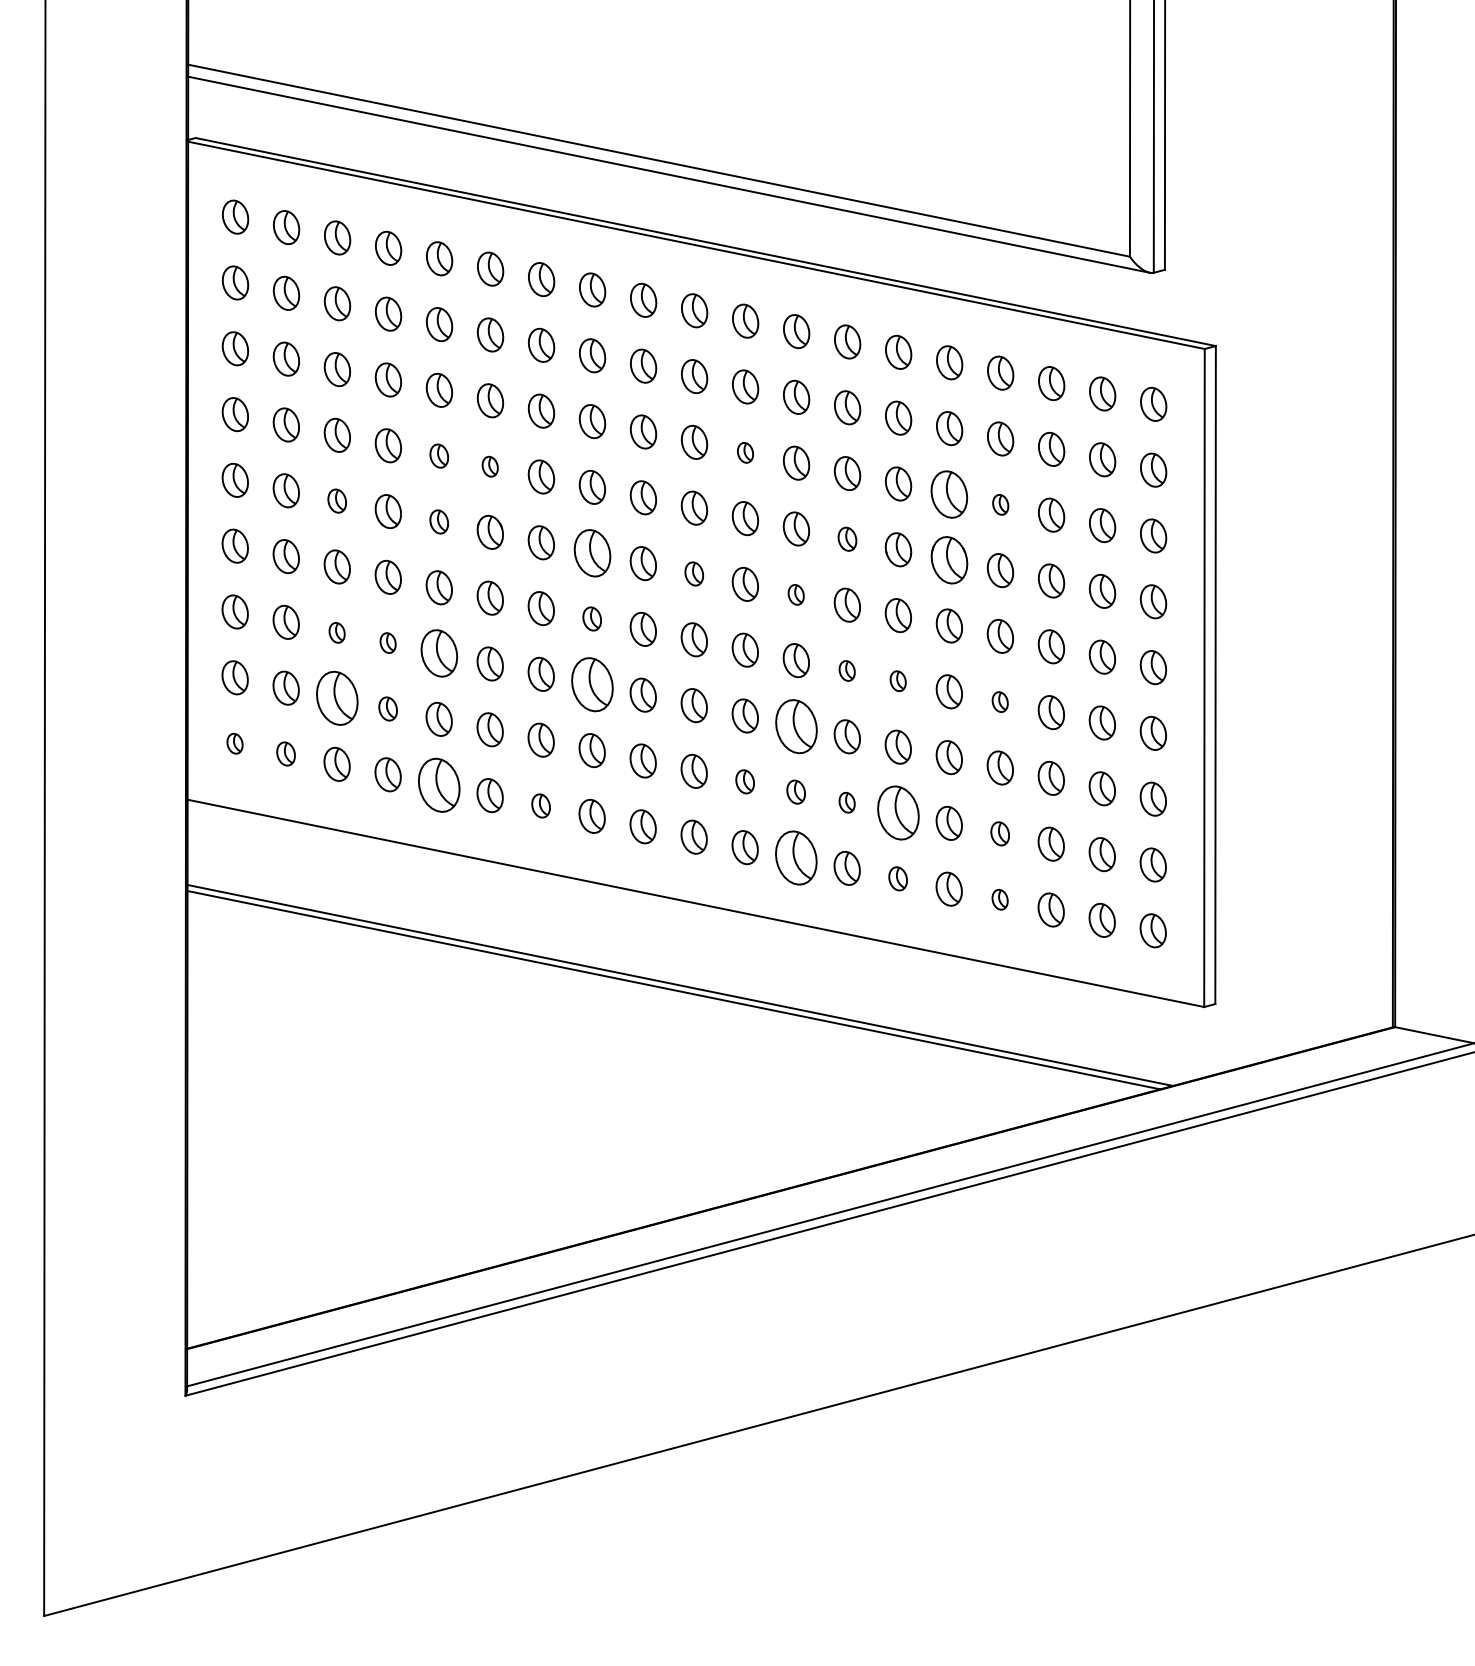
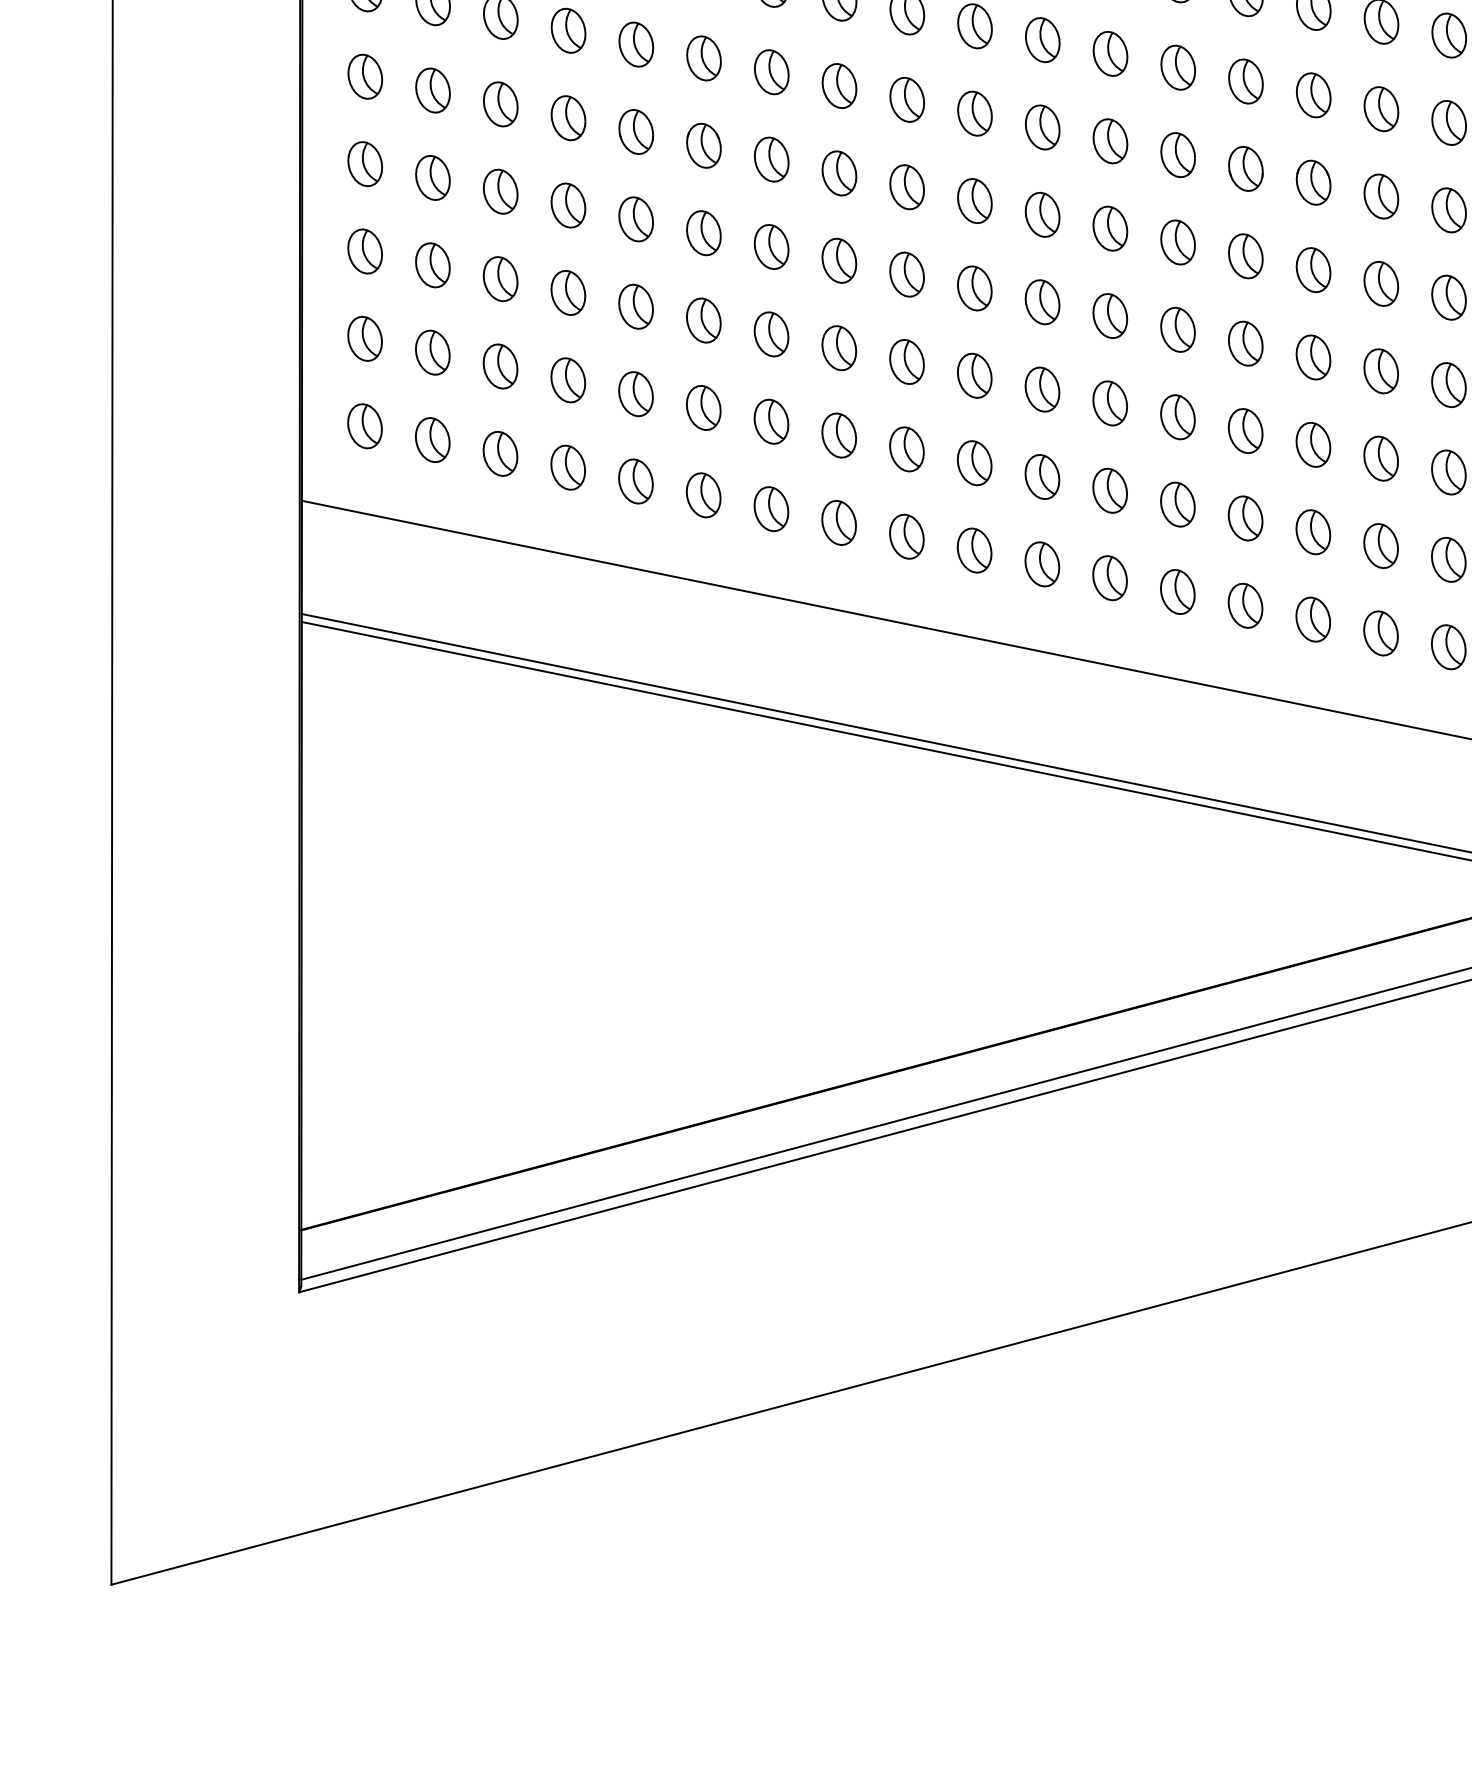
part: (745, 452) -> (1042, 39), size x1.67
part: (438, 455) -> (635, 43), size x1.43
part: (489, 466) -> (702, 58), size x1.67
part: (949, 493) -> (1313, 94), size x0.71
part: (336, 500) -> (499, 103), size x1.43
part: (1000, 504) -> (1381, 108), size x1.67
part: (438, 521) -> (635, 131), size x1.43
part: (847, 538) -> (1178, 153), size x1.43
part: (591, 552) -> (838, 172), size x0.71
part: (949, 559) -> (1313, 181), size x0.71
part: (693, 573) -> (973, 200), size x1.43
part: (795, 594) -> (1109, 228), size x1.67
part: (591, 618) -> (838, 260), size x1.43
part: (336, 632) -> (499, 278), size x1.67
part: (387, 642) -> (567, 292), size x1.67
part: (438, 653) -> (635, 306), size x0.71
part: (846, 670) -> (1176, 329), size x1.67
part: (897, 680) -> (1244, 342), size x1.67
part: (591, 684) -> (838, 347), size x0.62
part: (336, 698) -> (499, 366), size x0.62
part: (999, 701) -> (1380, 370), size x1.67
part: (387, 708) -> (567, 379), size x1.43
part: (795, 725) -> (1109, 402), size x0.62
part: (234, 743) -> (364, 426), size x1.67
part: (285, 753) -> (431, 439), size x1.43
part: (744, 781) -> (1041, 476), size x1.43
part: (438, 784) -> (635, 480), size x0.62
part: (795, 791) -> (1109, 489), size x1.43
part: (846, 802) -> (1176, 504), size x1.67
part: (540, 805) -> (770, 508), size x1.43
part: (897, 812) -> (1244, 517), size x0.62
part: (999, 833) -> (1380, 545), size x1.43
part: (795, 857) -> (1109, 577), size x0.62
part: (897, 878) -> (1244, 605), size x1.43
part: (999, 899) -> (1380, 633), size x1.67

